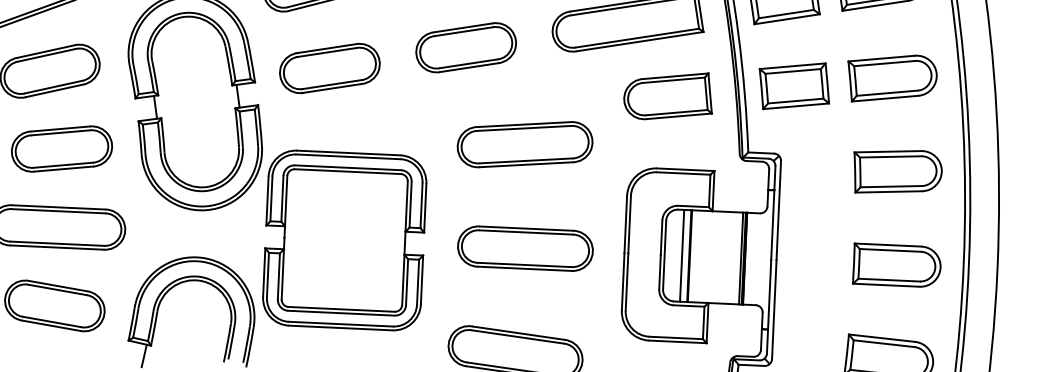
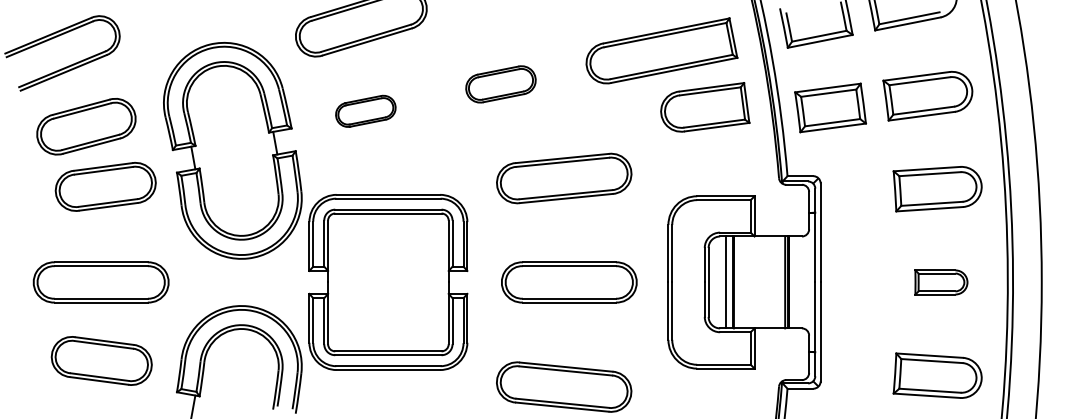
part: (465, 47) -> (500, 84), size x0.7
part: (329, 68) -> (365, 111), size x0.6
part: (668, 96) -> (705, 107), moved
part: (61, 148) -> (105, 186), moved
part: (897, 265) -> (941, 282), size x0.6

